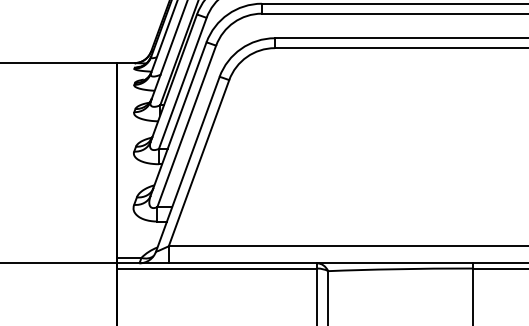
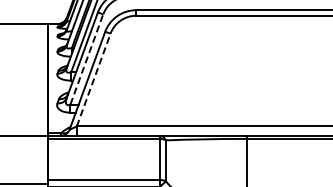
line: (187, 126) -> (87, 59), solid -> dashed
line: (198, 162) -> (93, 79), solid -> dashed

